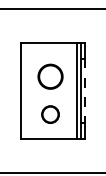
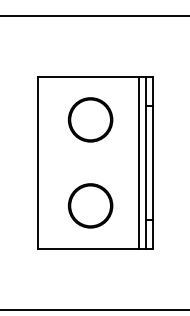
circle: (50, 76) -> (90, 119), moved
line: (85, 90) -> (153, 162), dashed -> solid
circle: (50, 114) -> (90, 205), size x1.43

